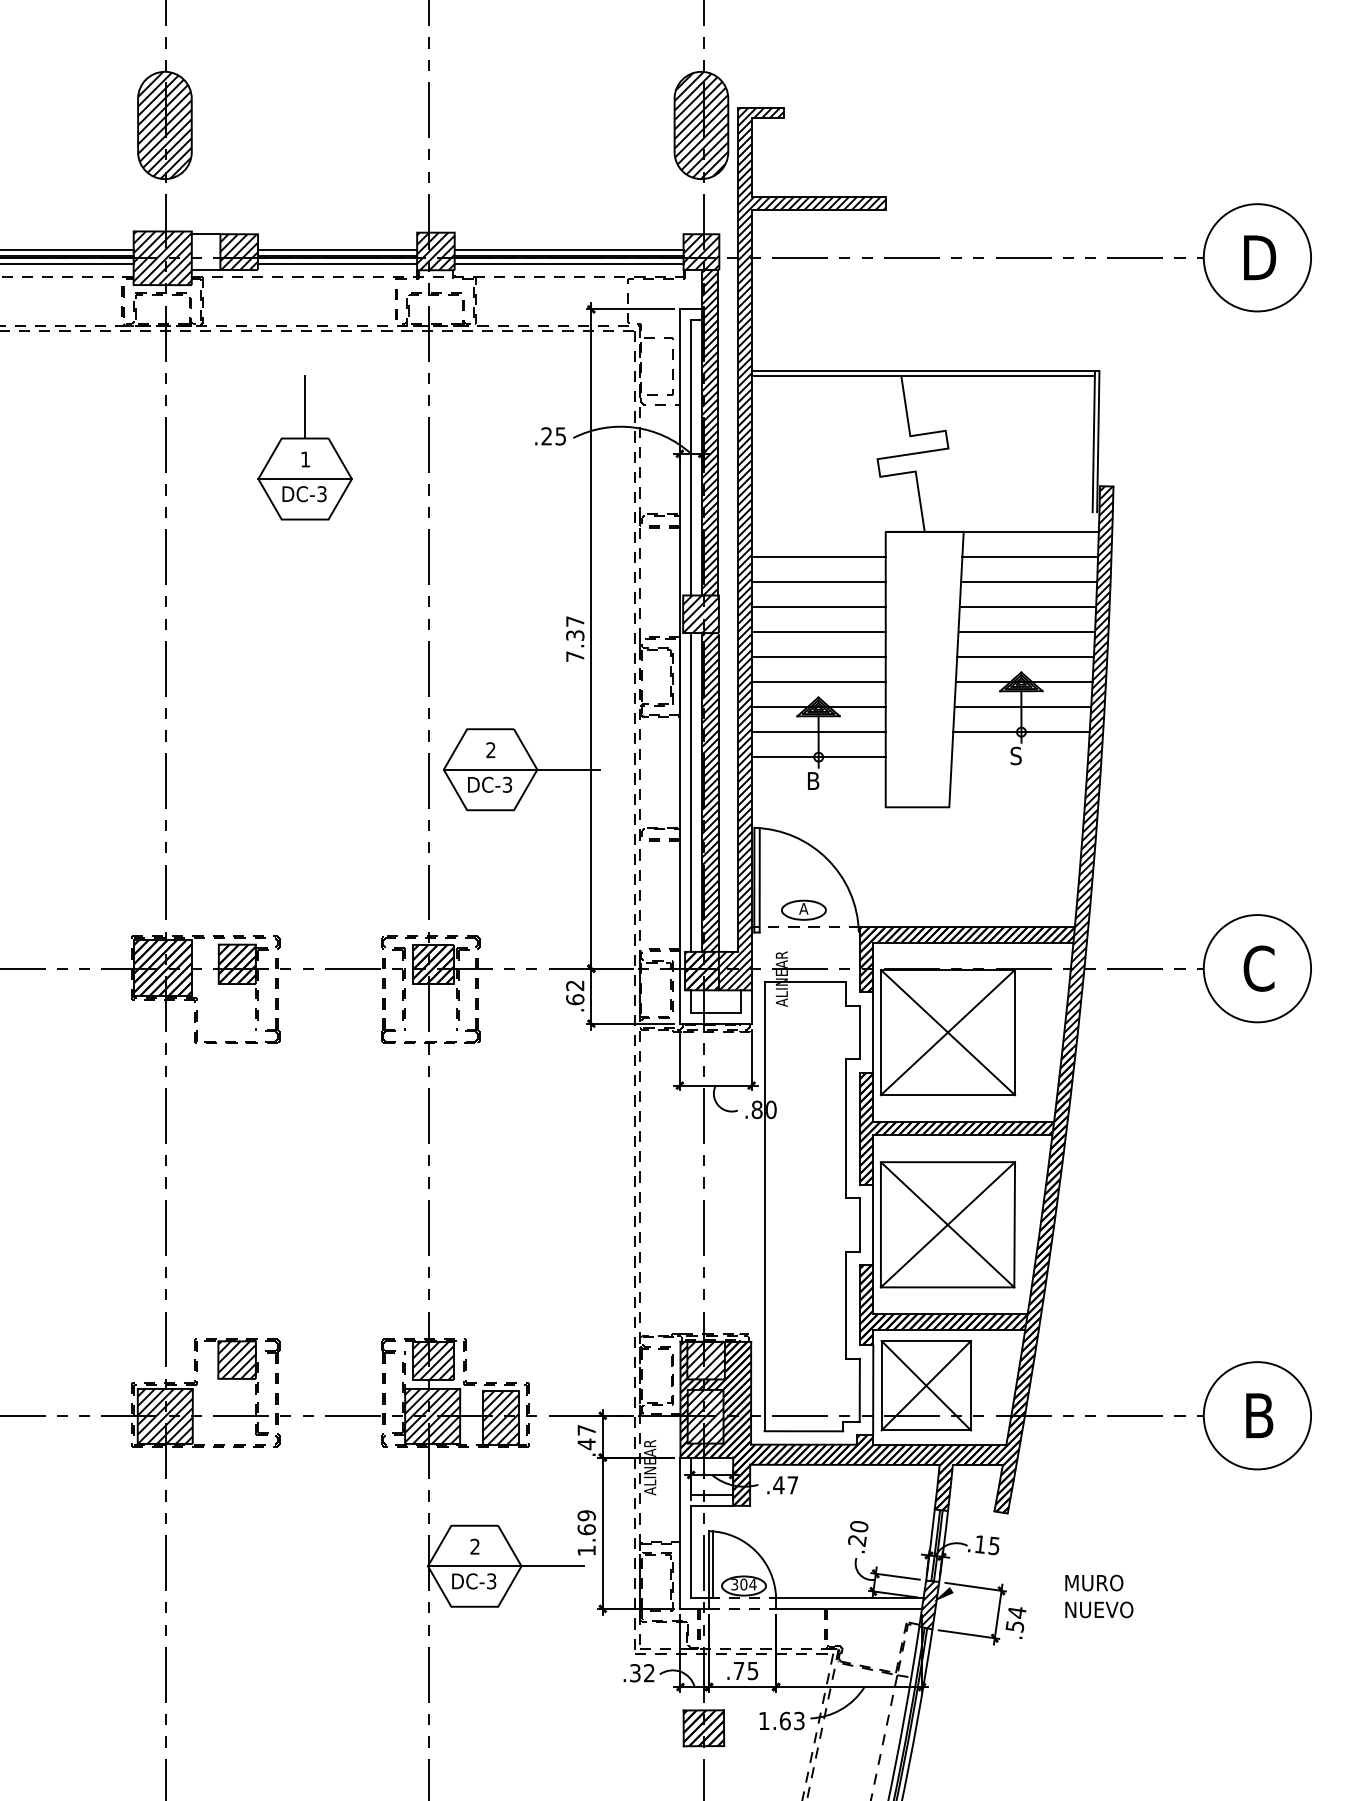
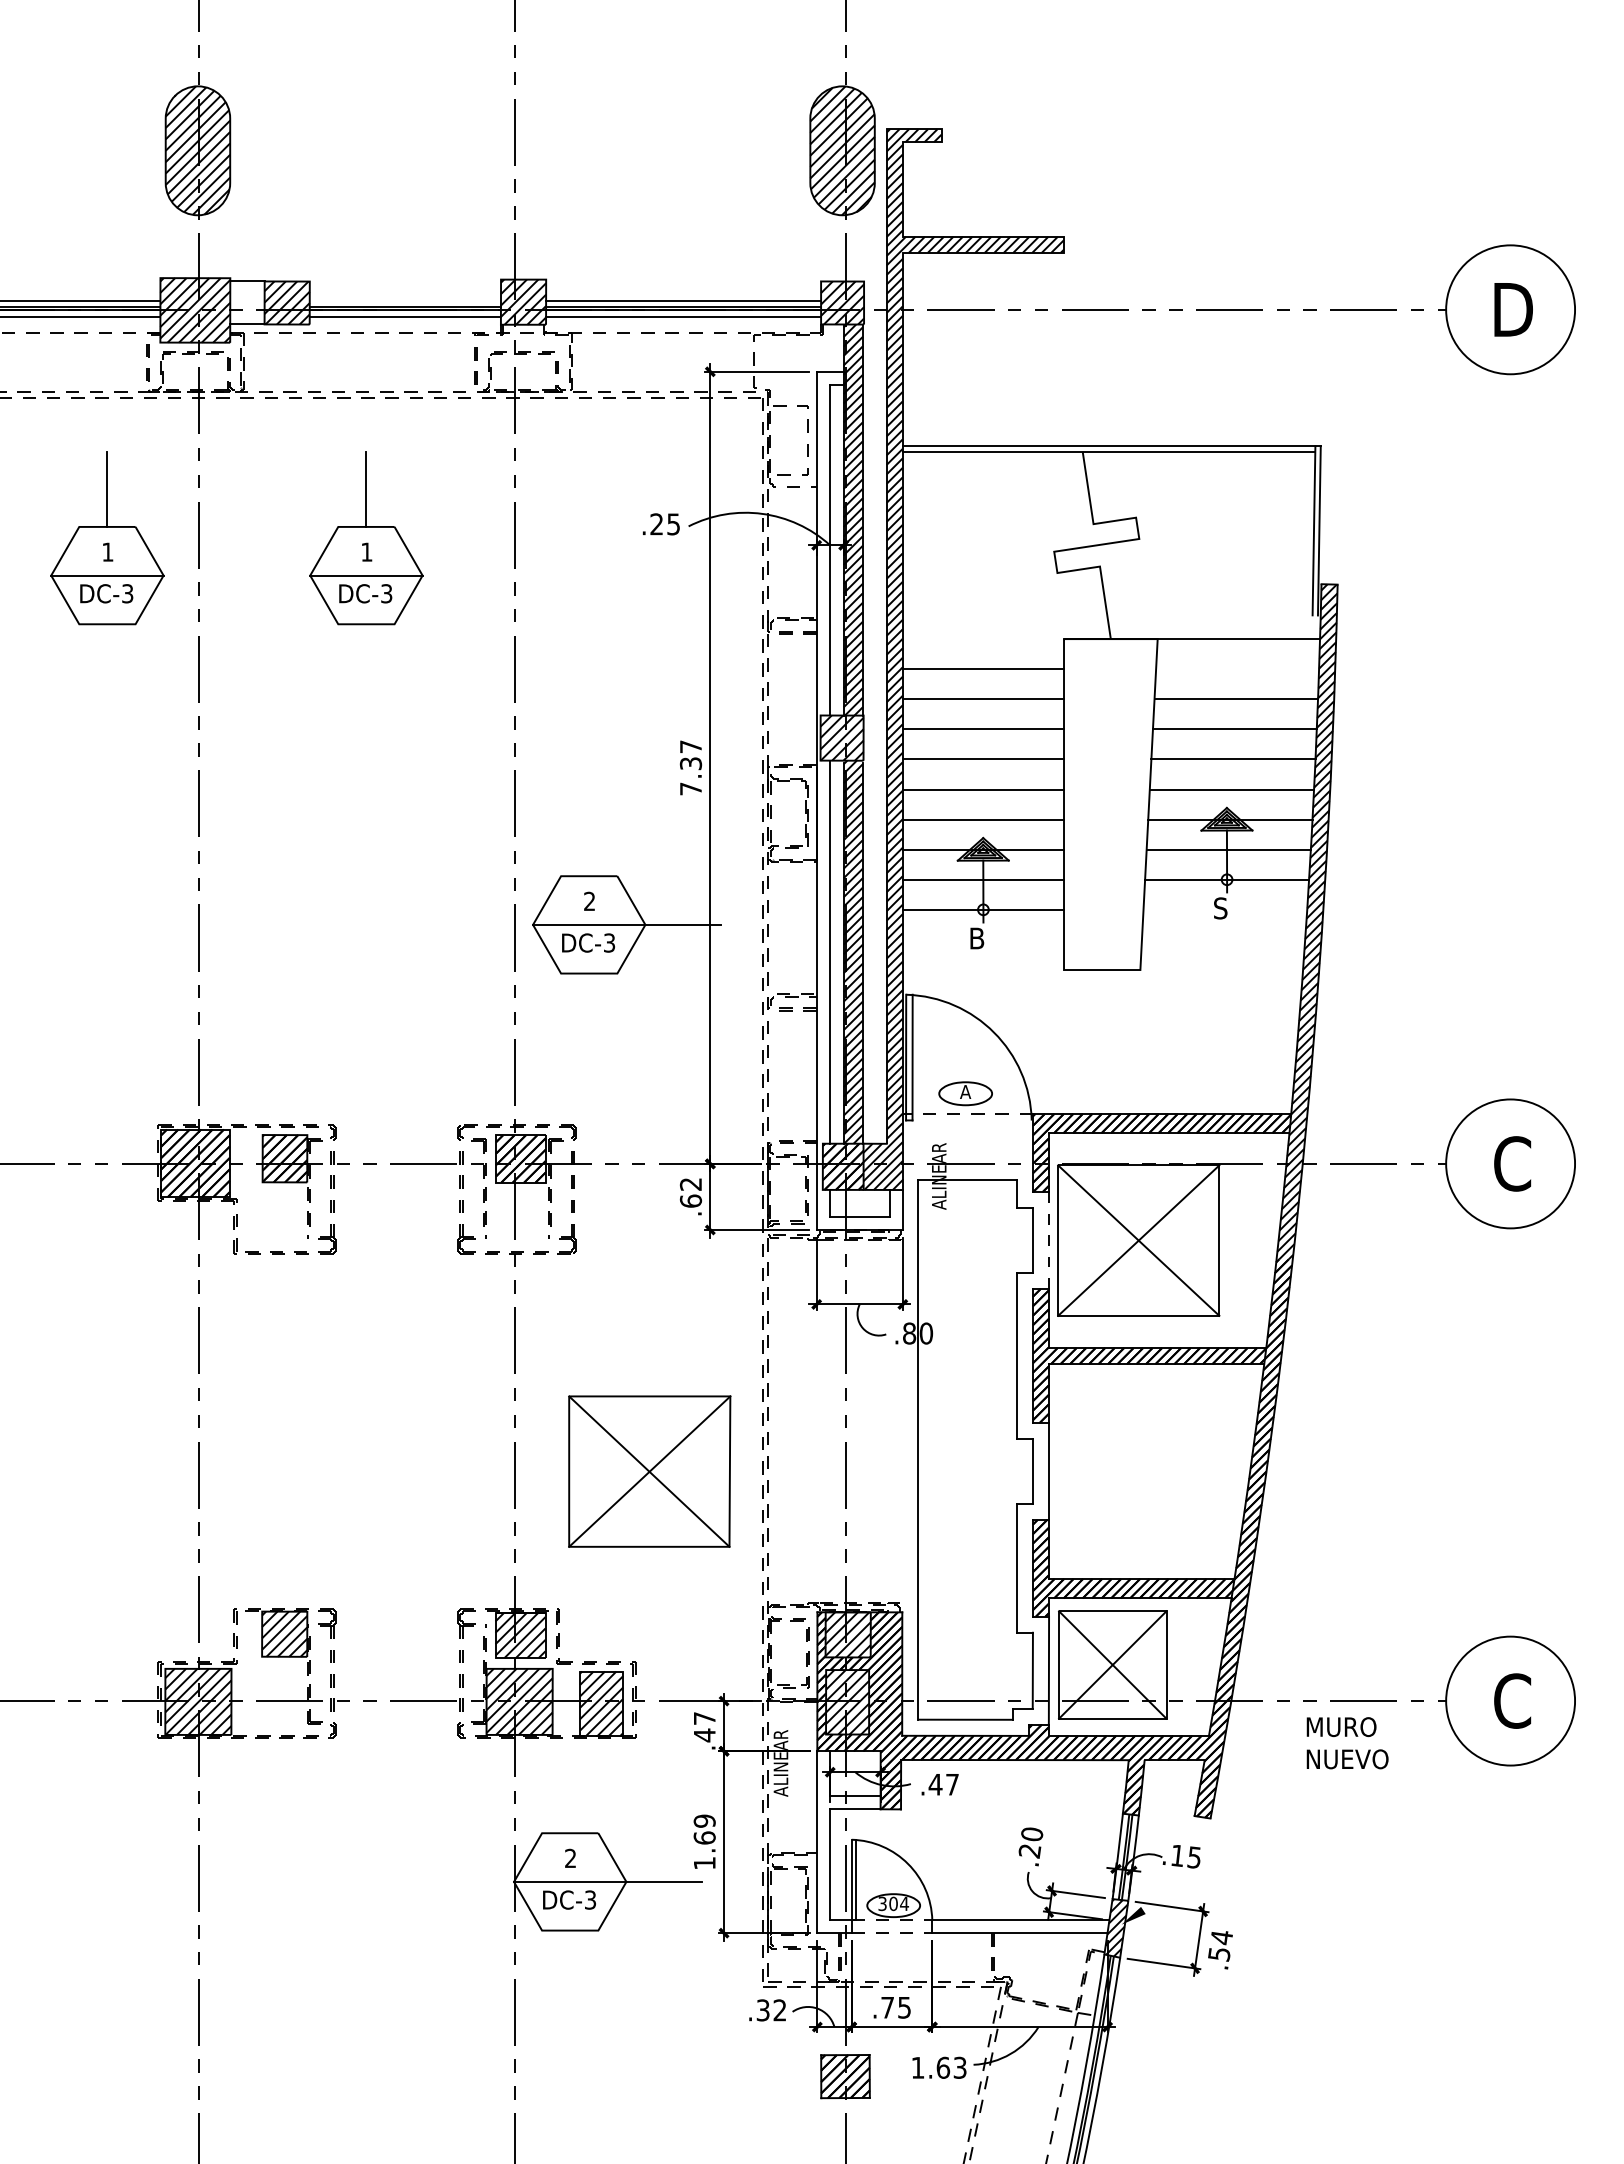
line: (337, 250) -> (405, 300), removed
part: (89, 448) -> (107, 538), added
line: (1029, 557) -> (1236, 669), removed
line: (873, 1033) -> (1049, 1241), solid -> dashed
part: (947, 1224) -> (649, 1471), moved
text: (1259, 1415) -> (1512, 1700), B -> C
text: (1099, 1596) -> (1347, 1743), moved

